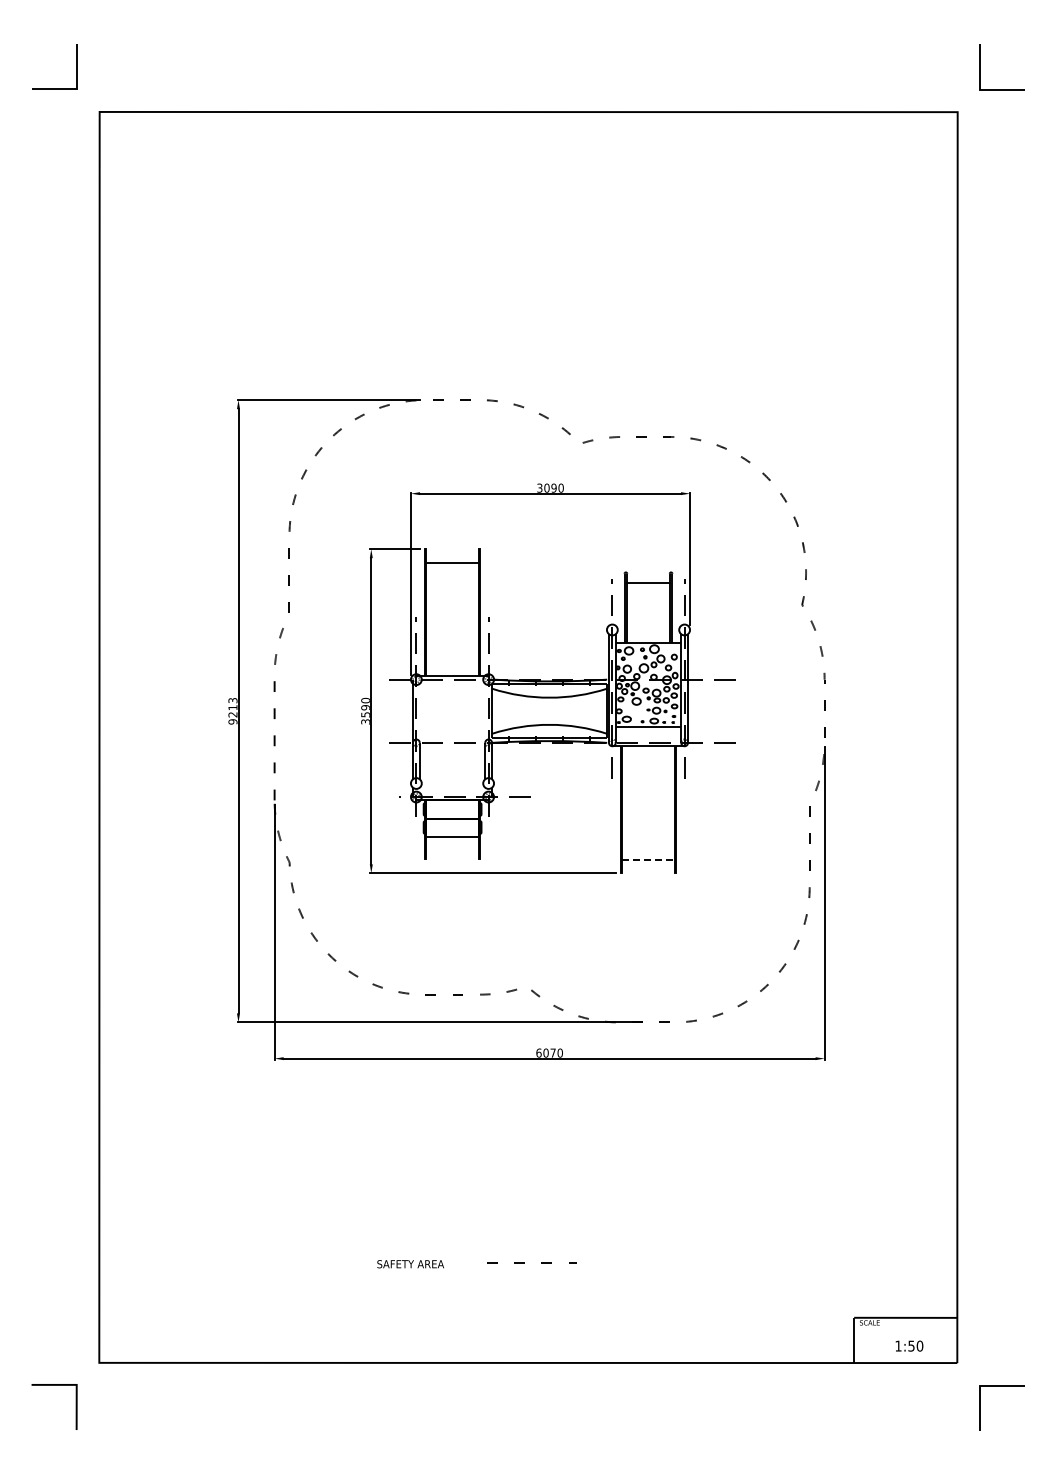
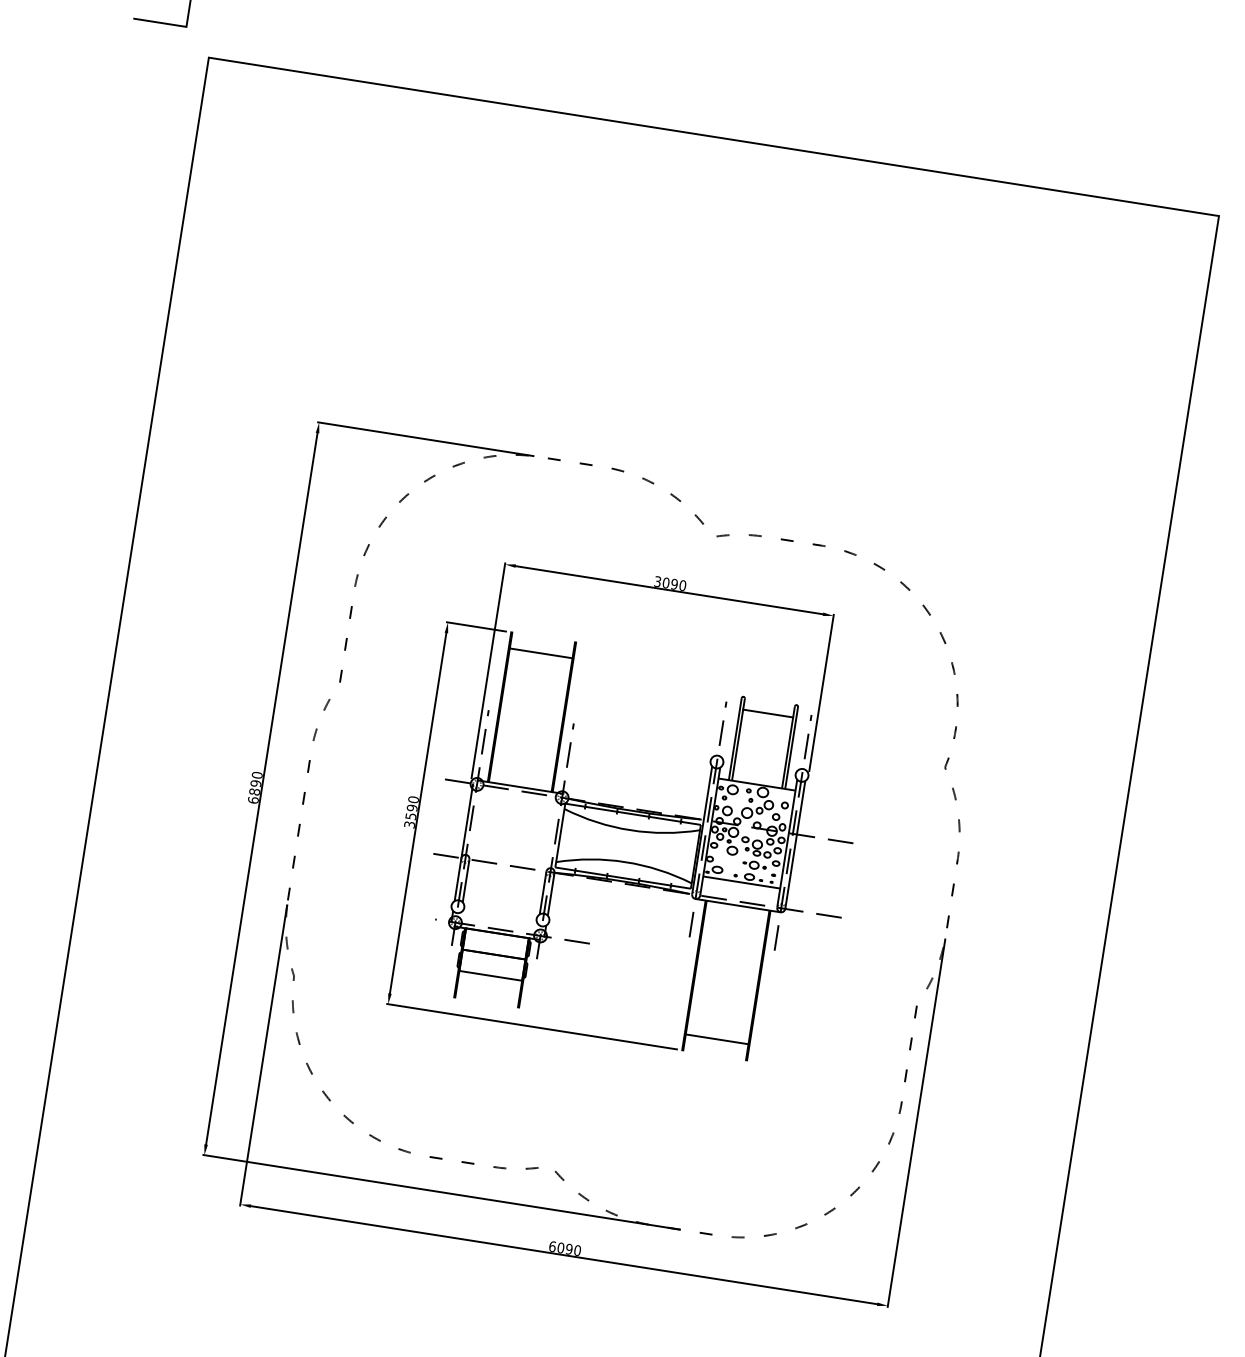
text: (232, 710) -> (254, 786), 9213 -> 6890
line: (648, 859) -> (717, 1038), dashed -> solid
text: (552, 1052) -> (568, 1248), 6070 -> 6090

